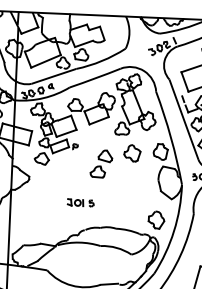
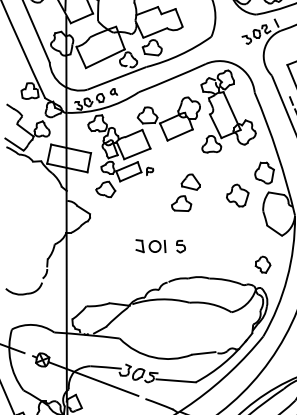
part: (132, 153) -> (237, 195), moved
part: (80, 202) -> (160, 245), size x1.4
part: (156, 220) -> (262, 264), size x0.7

